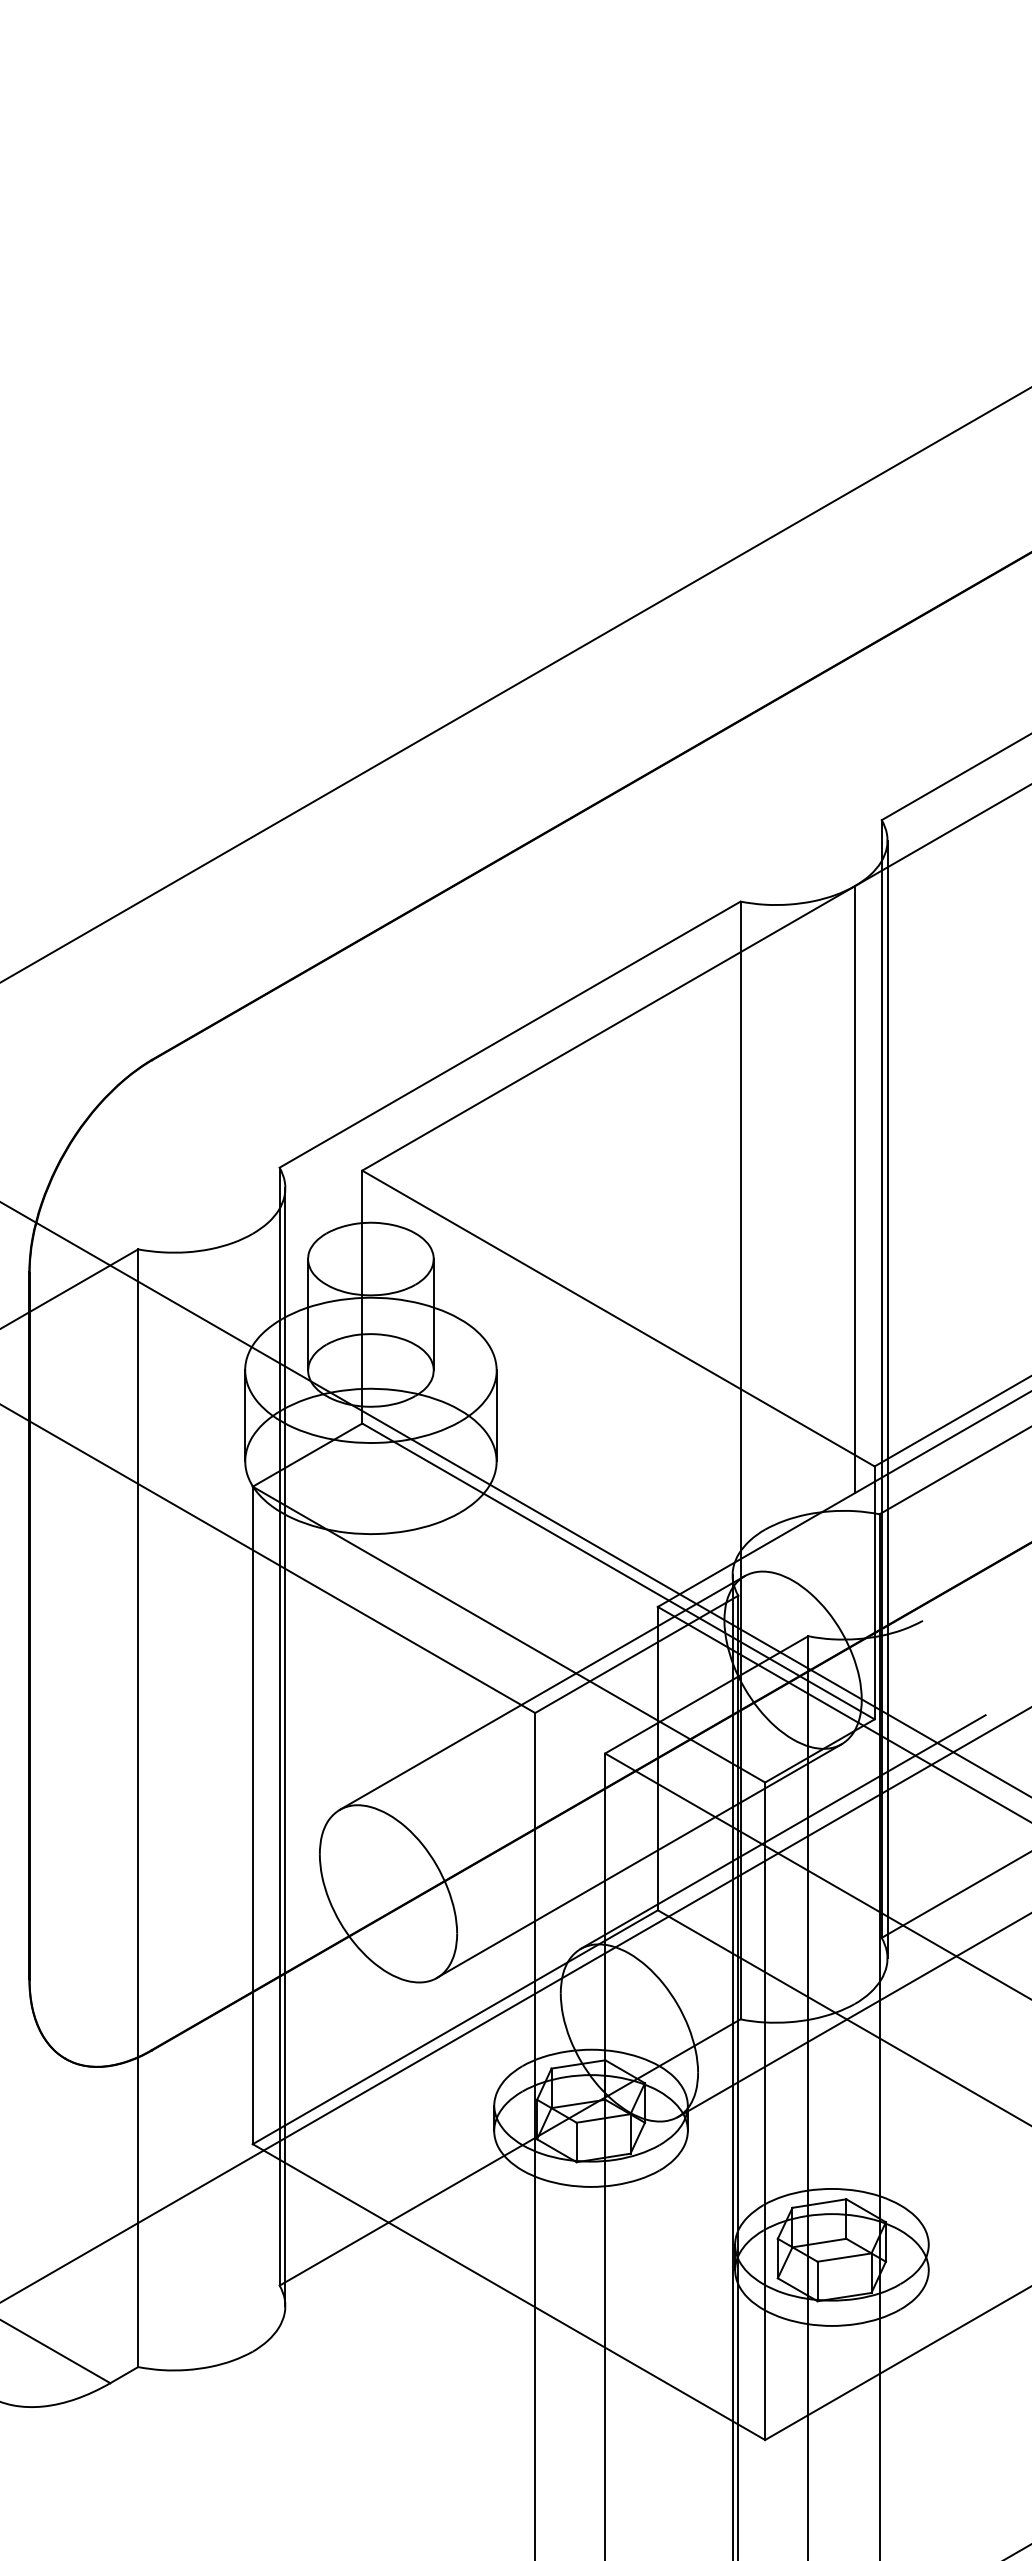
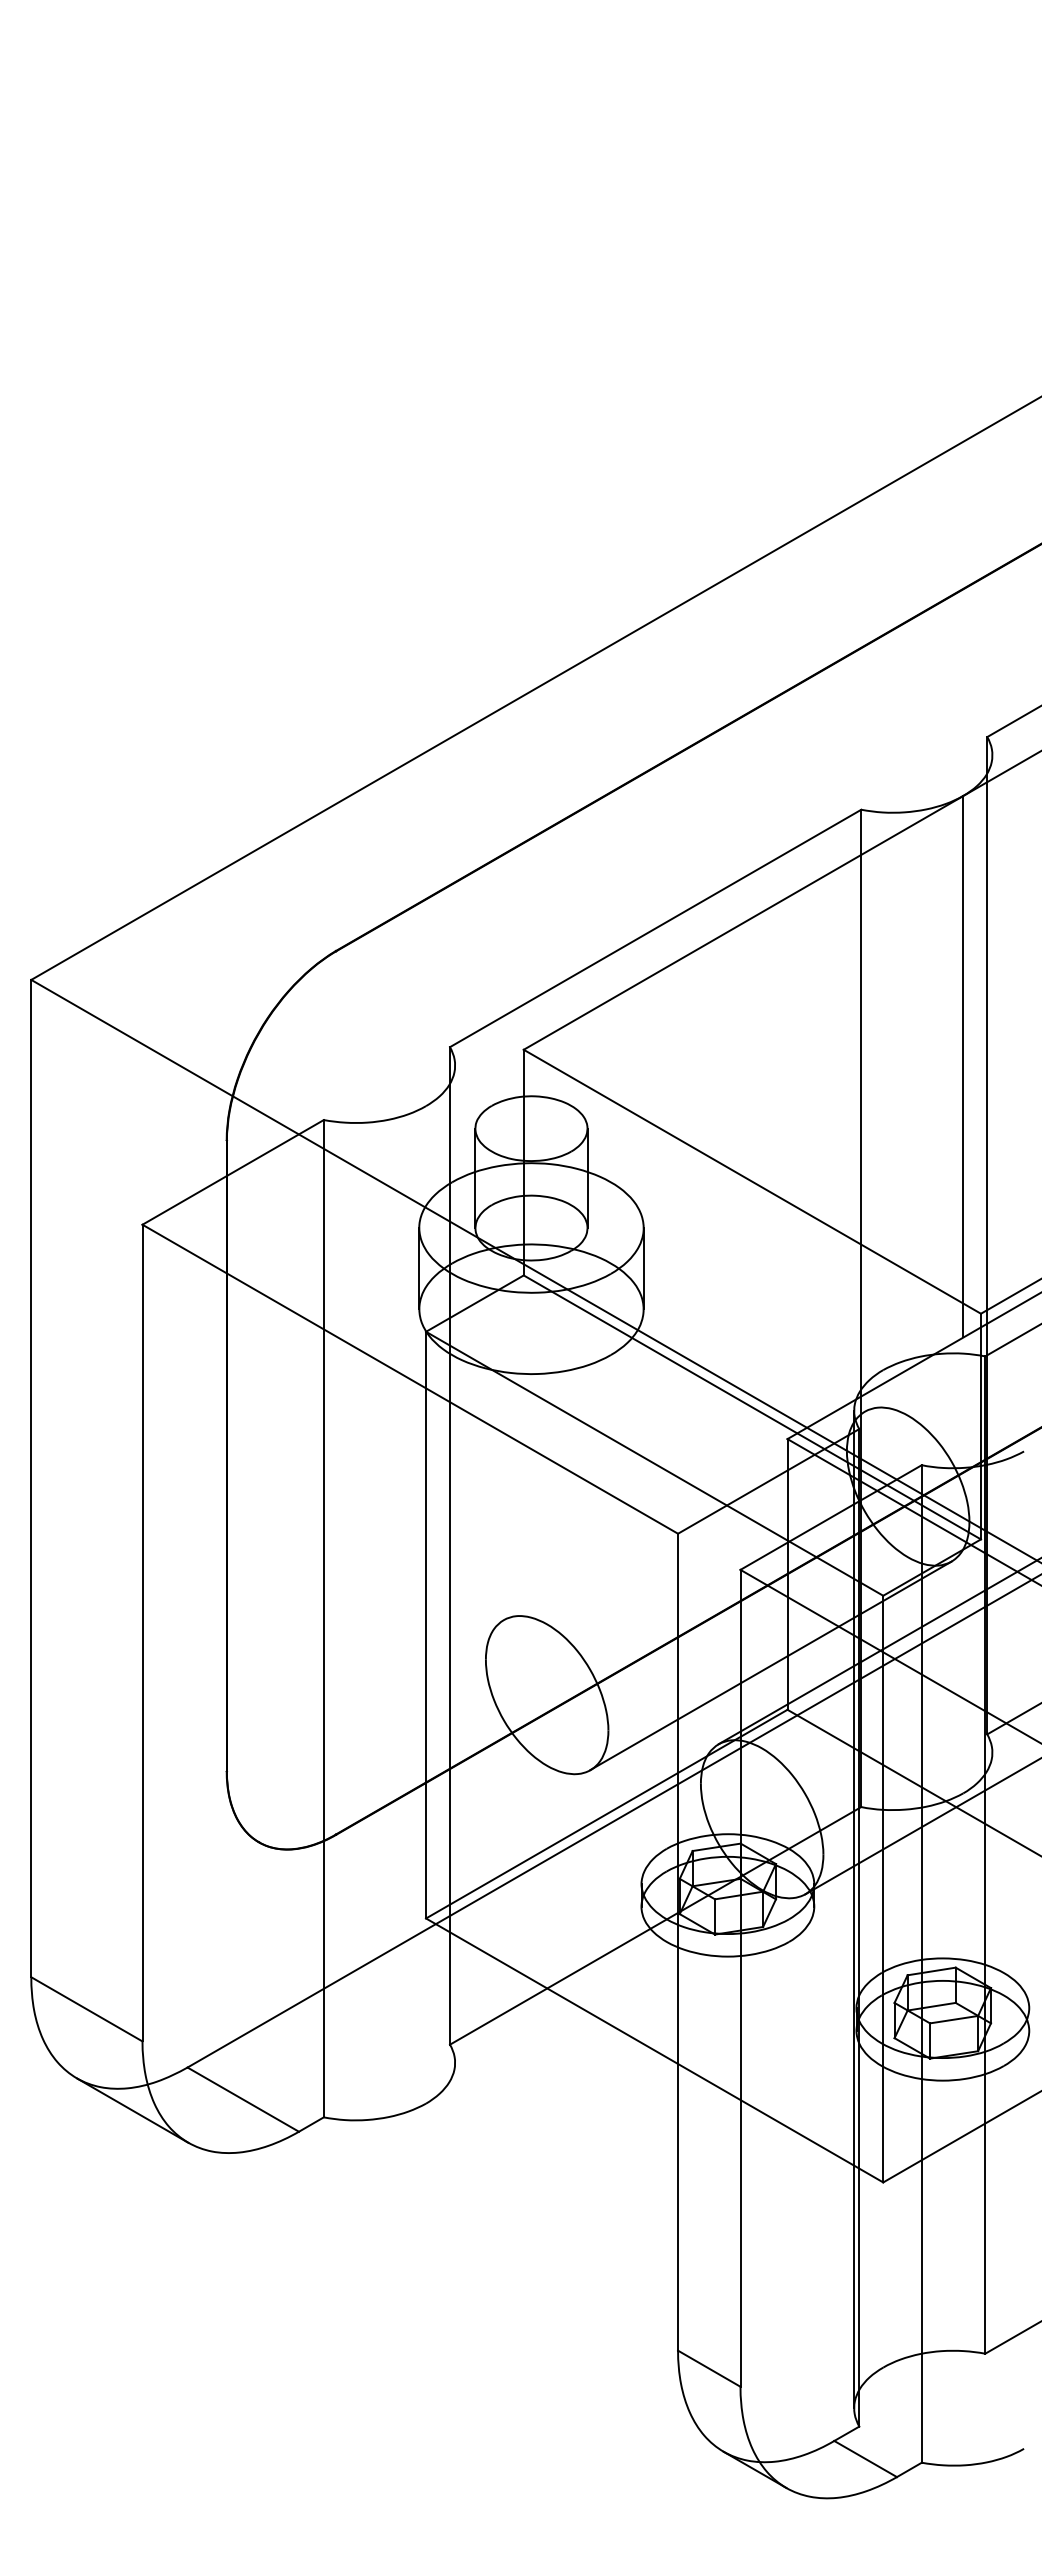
line: (887, 1398) -> (992, 1253), removed
line: (541, 1692) -> (683, 1515), removed
line: (285, 1746) -> (455, 1563), removed

